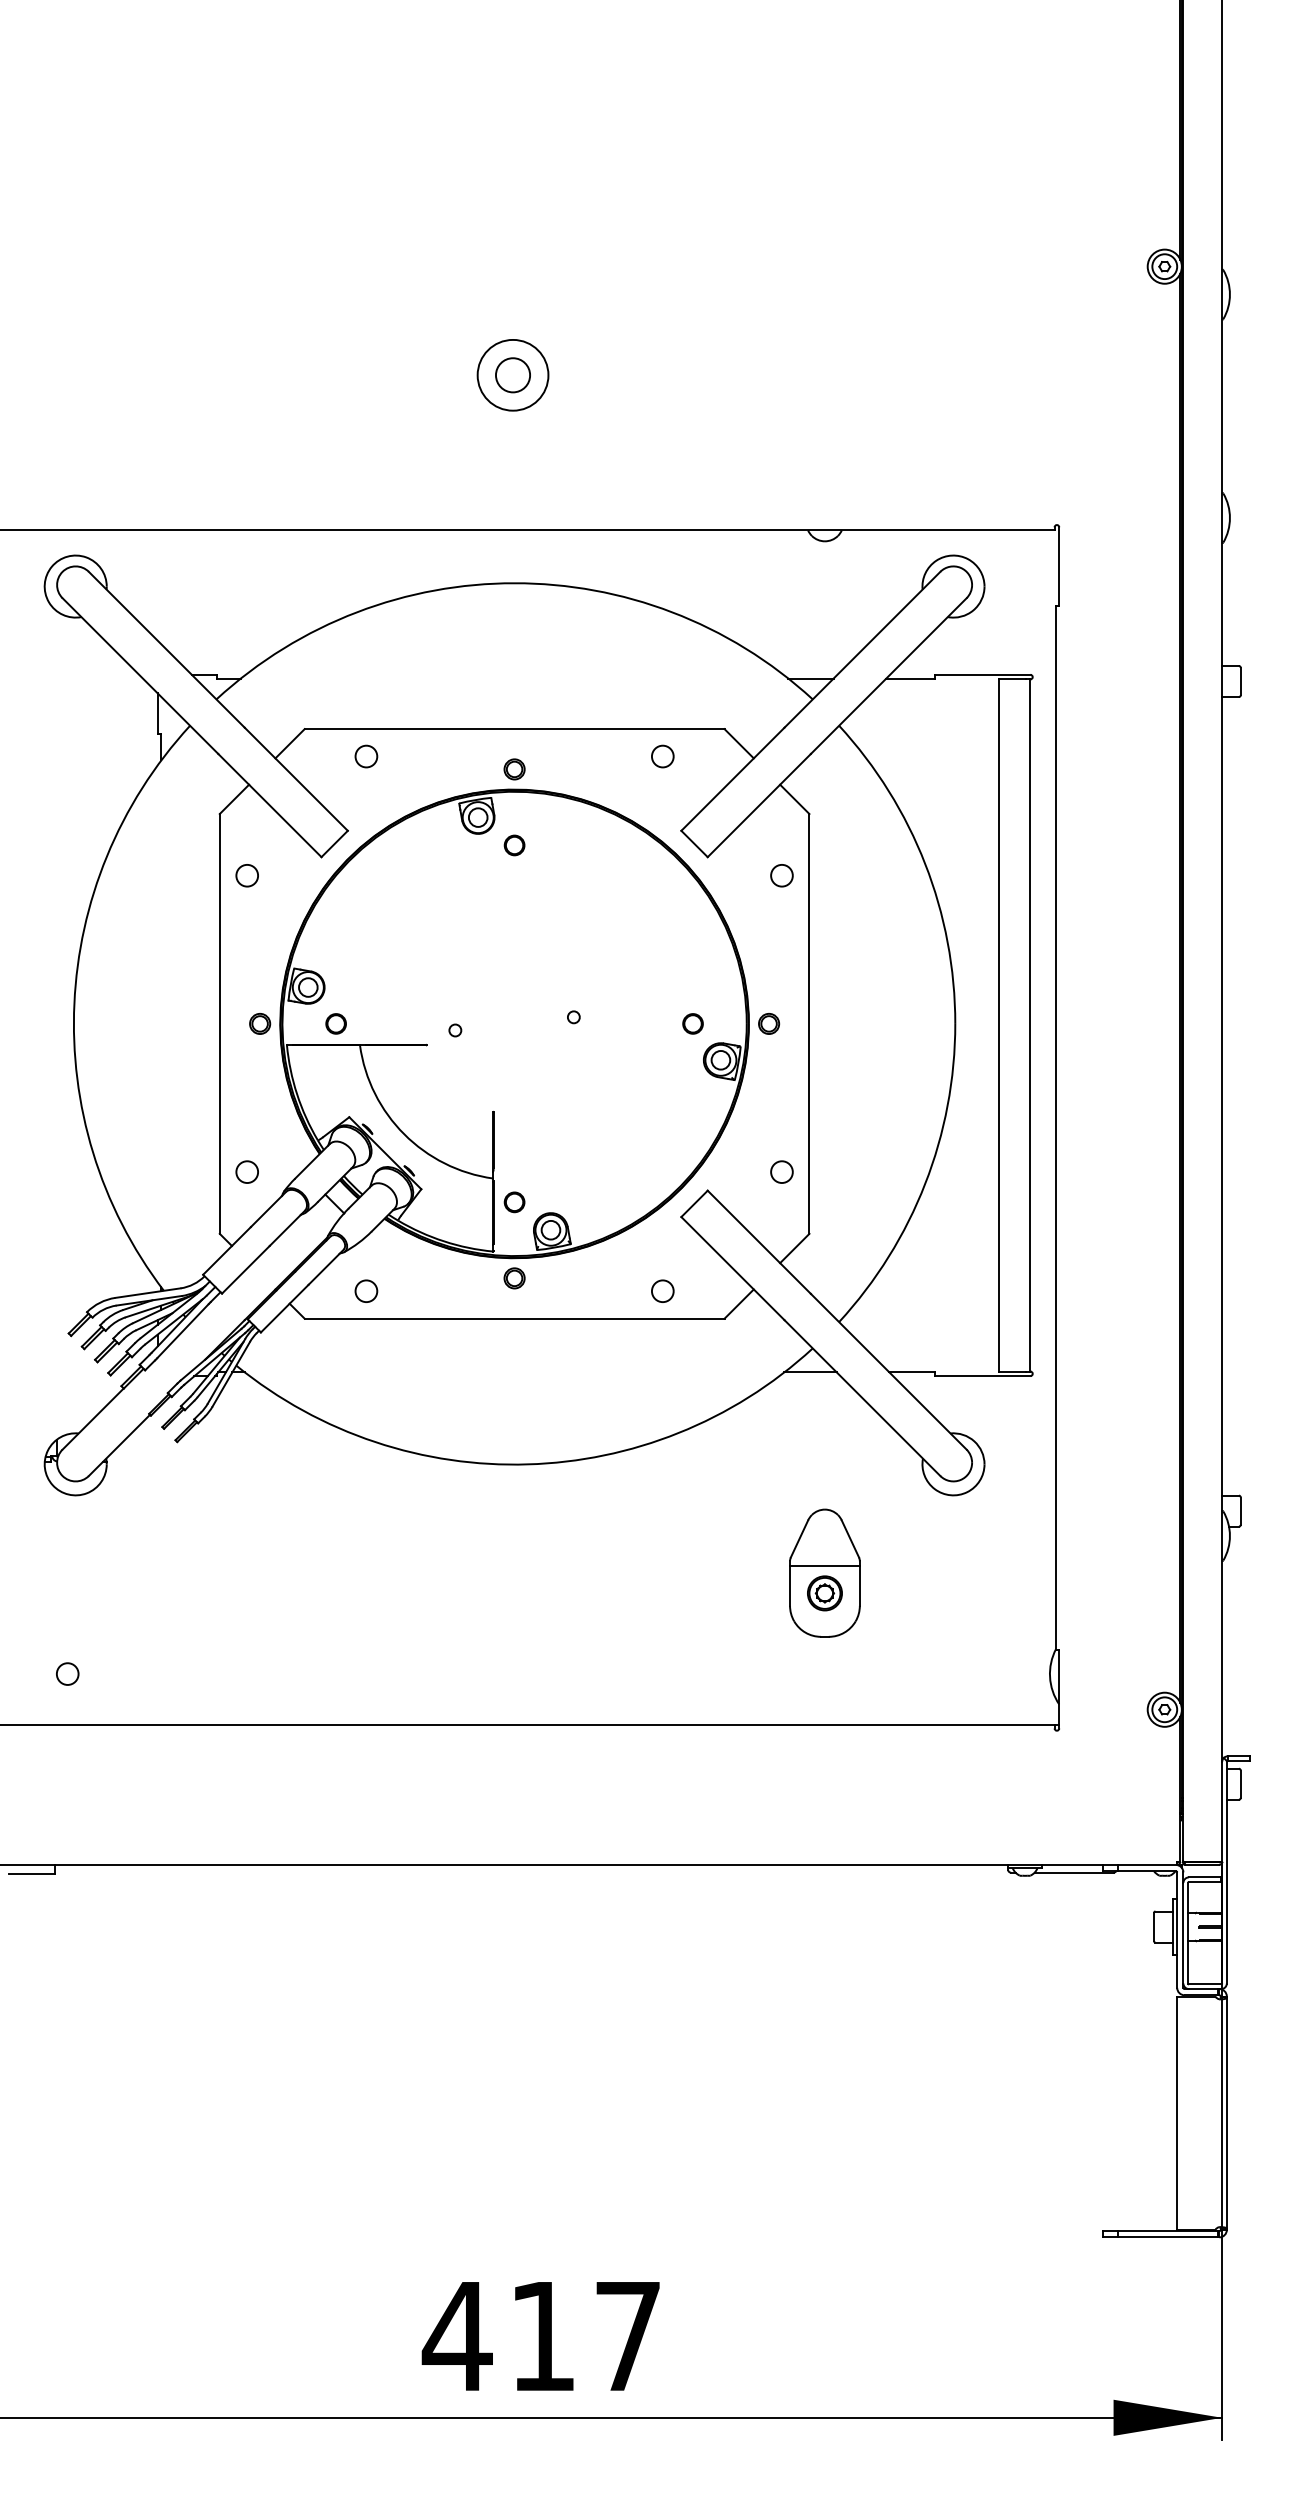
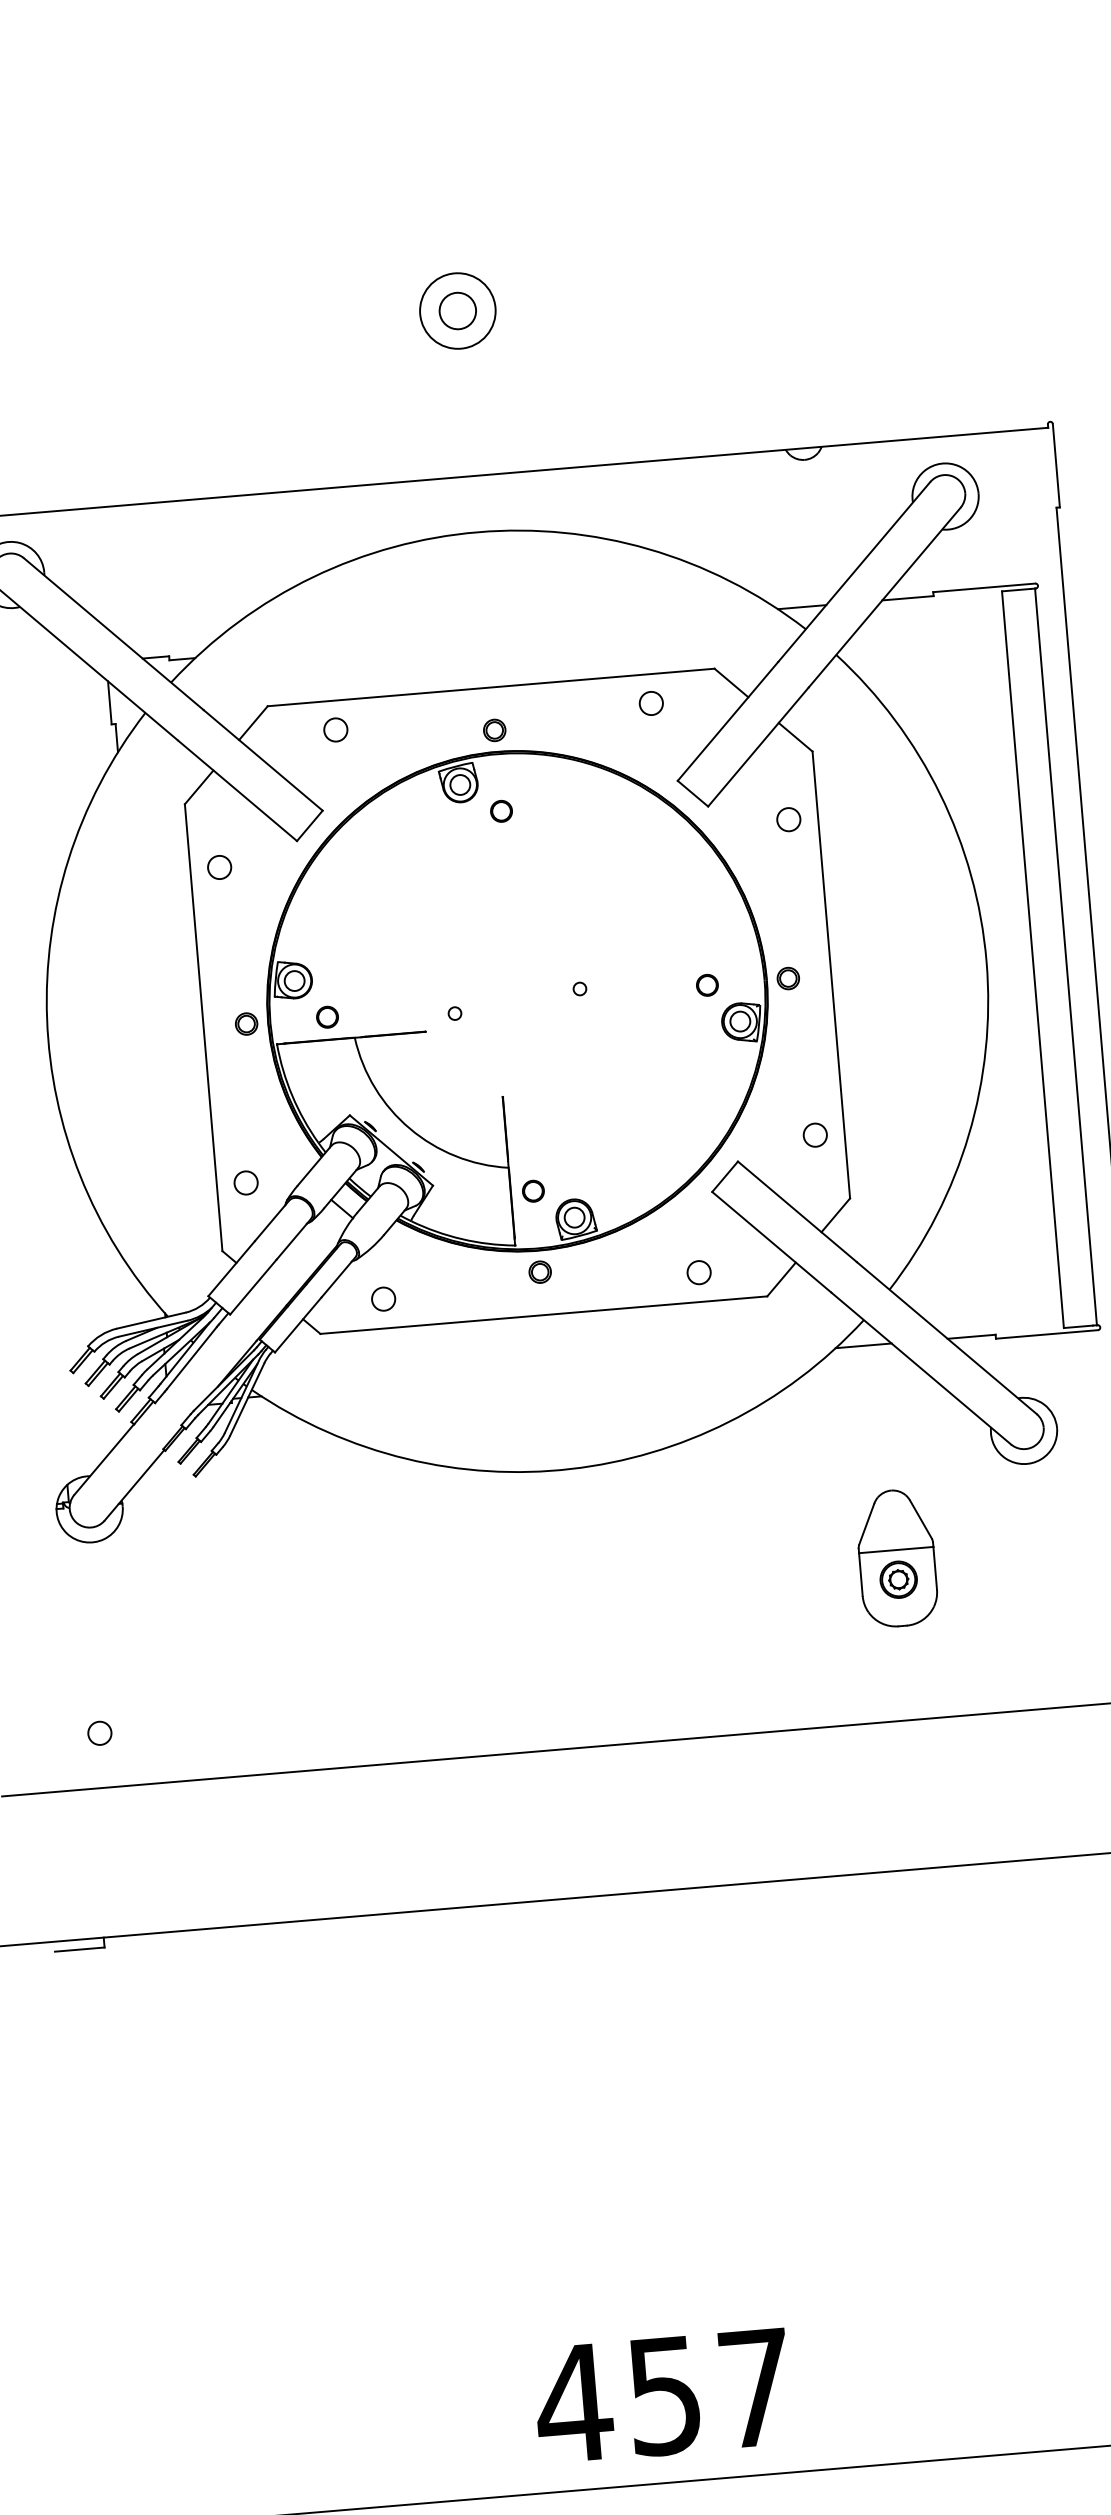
text: (542, 2337) -> (664, 2397), 417 -> 457

